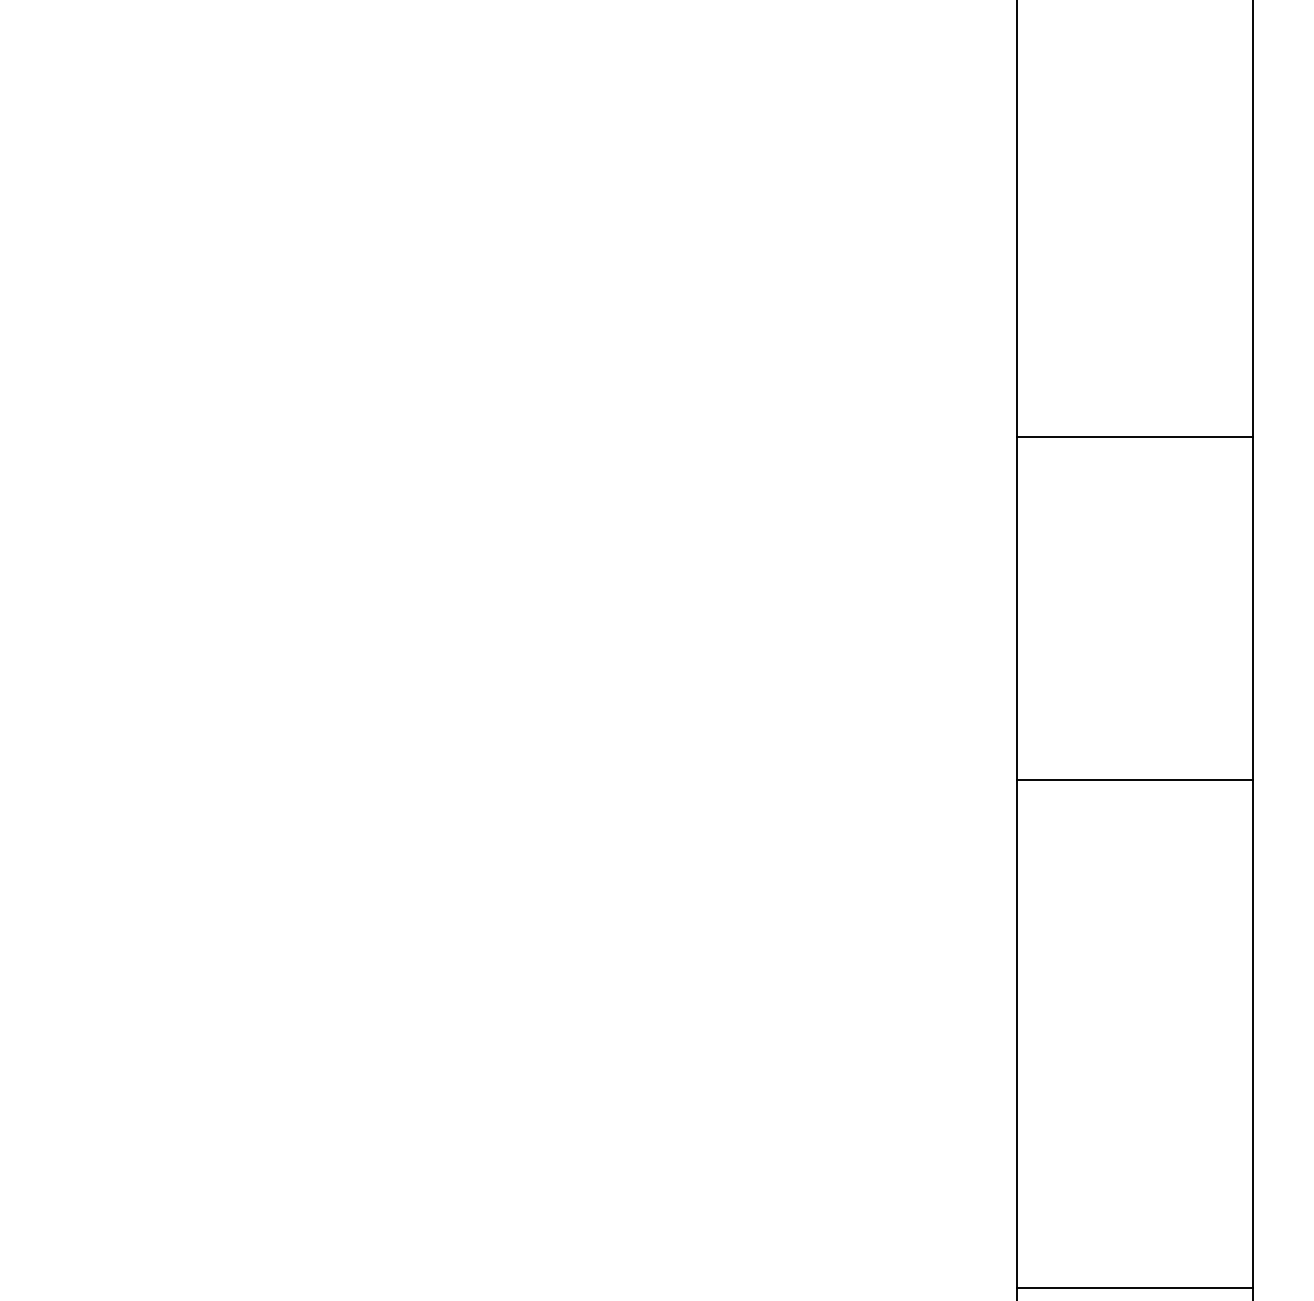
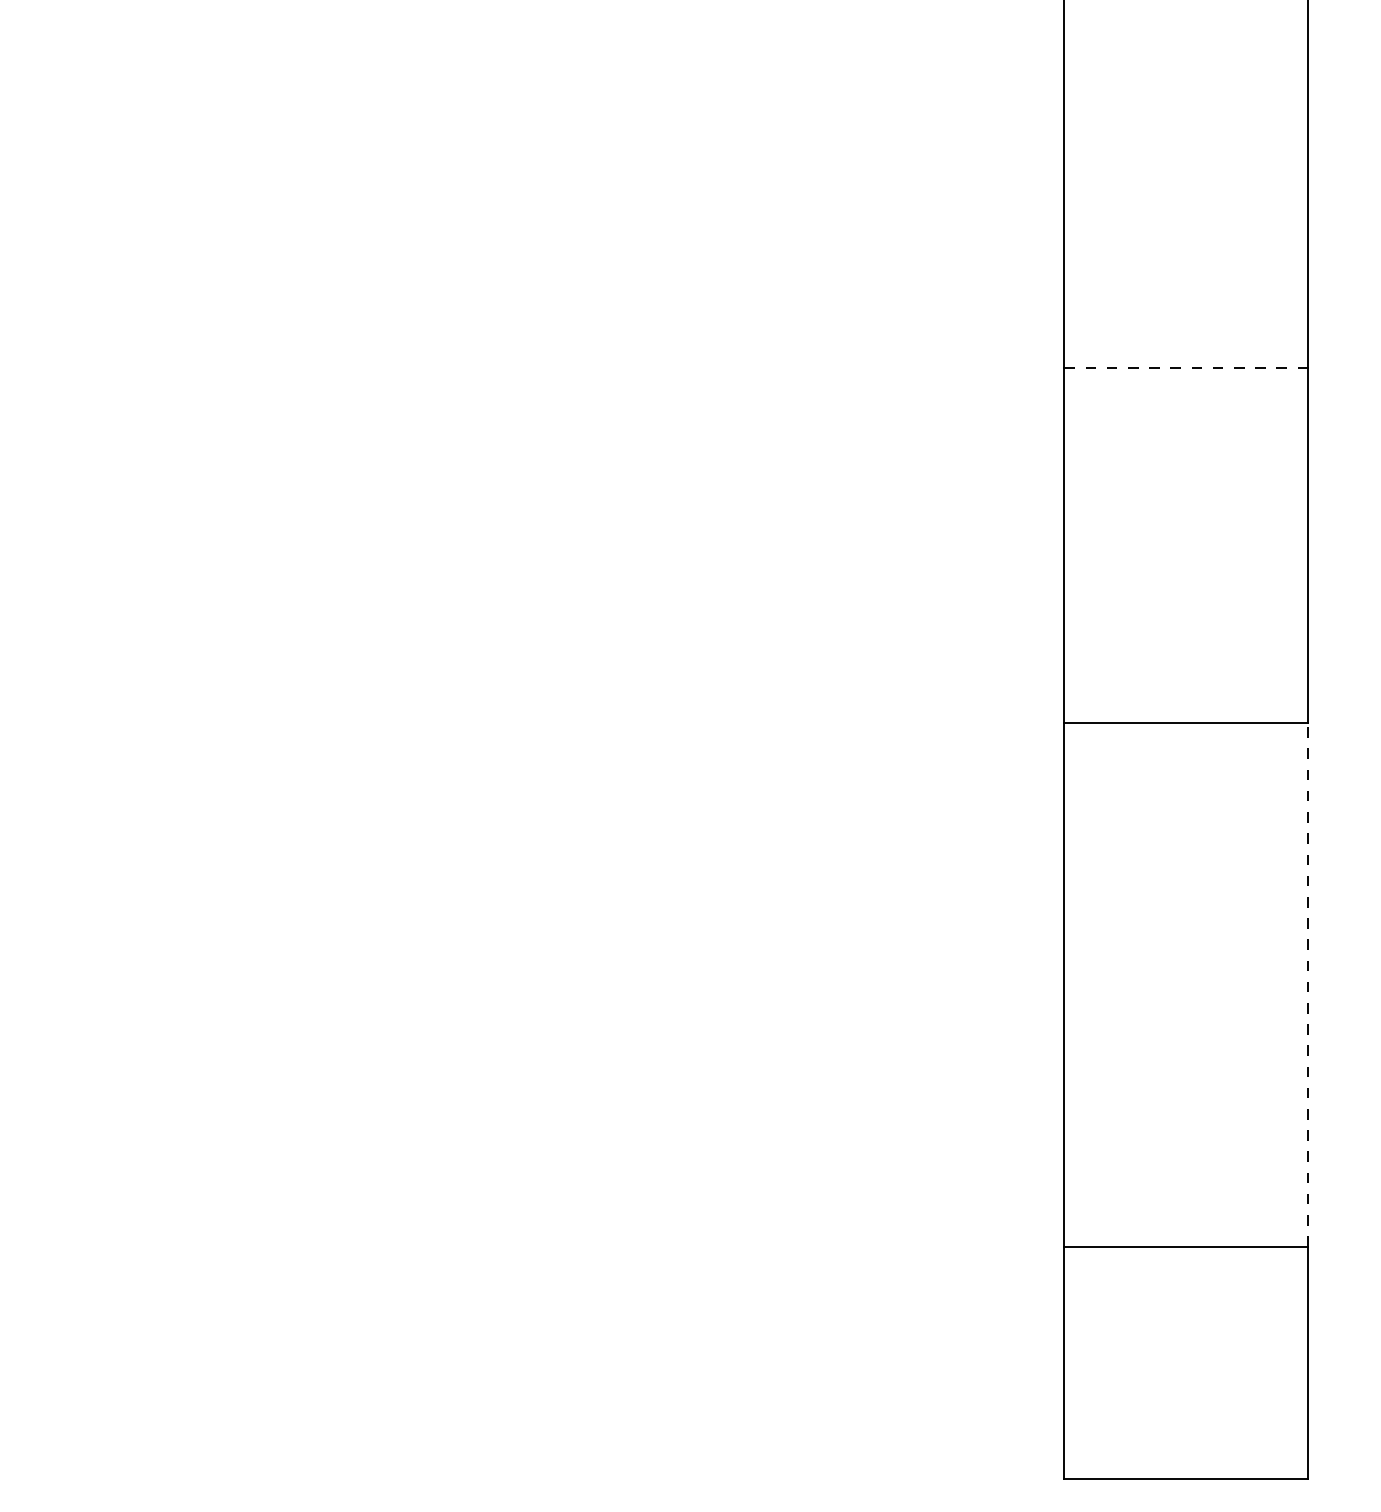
line: (1135, 436) -> (1186, 367), solid -> dashed
line: (1253, 1033) -> (1308, 984), solid -> dashed

